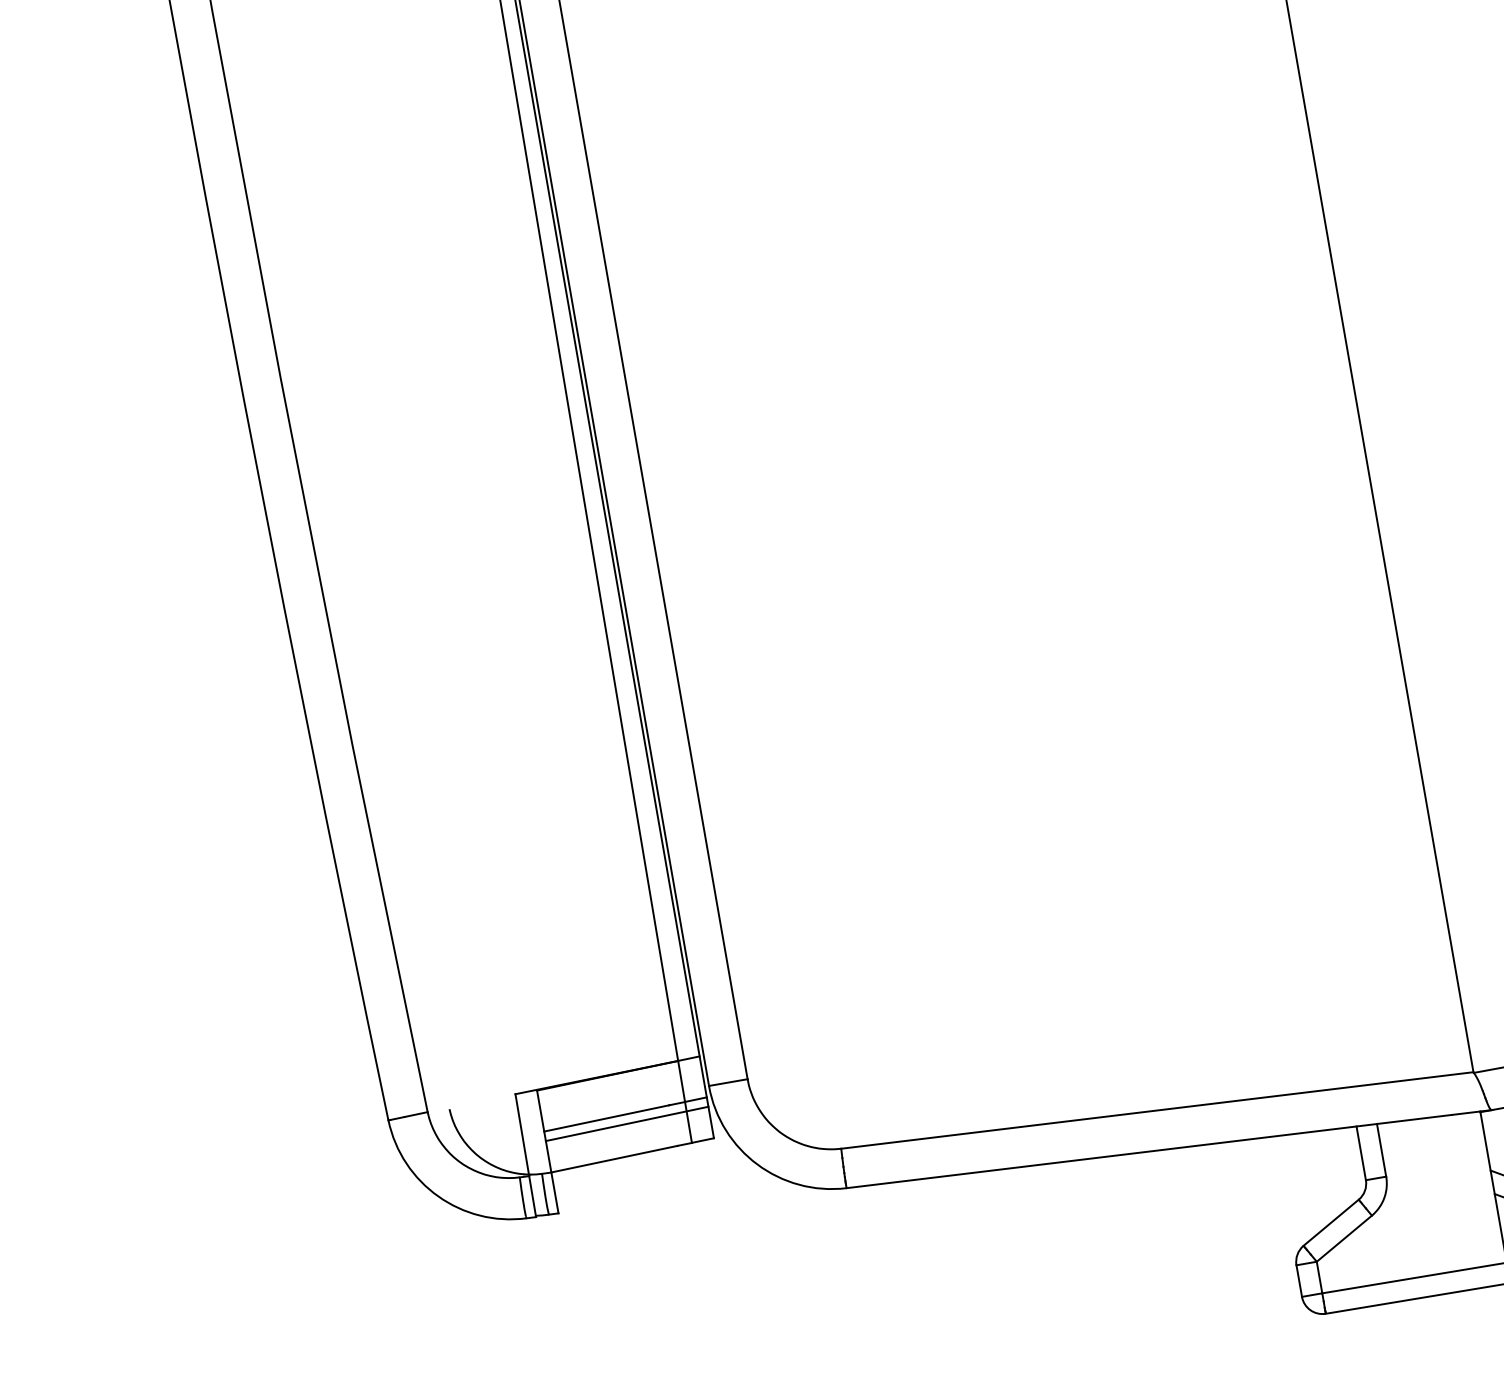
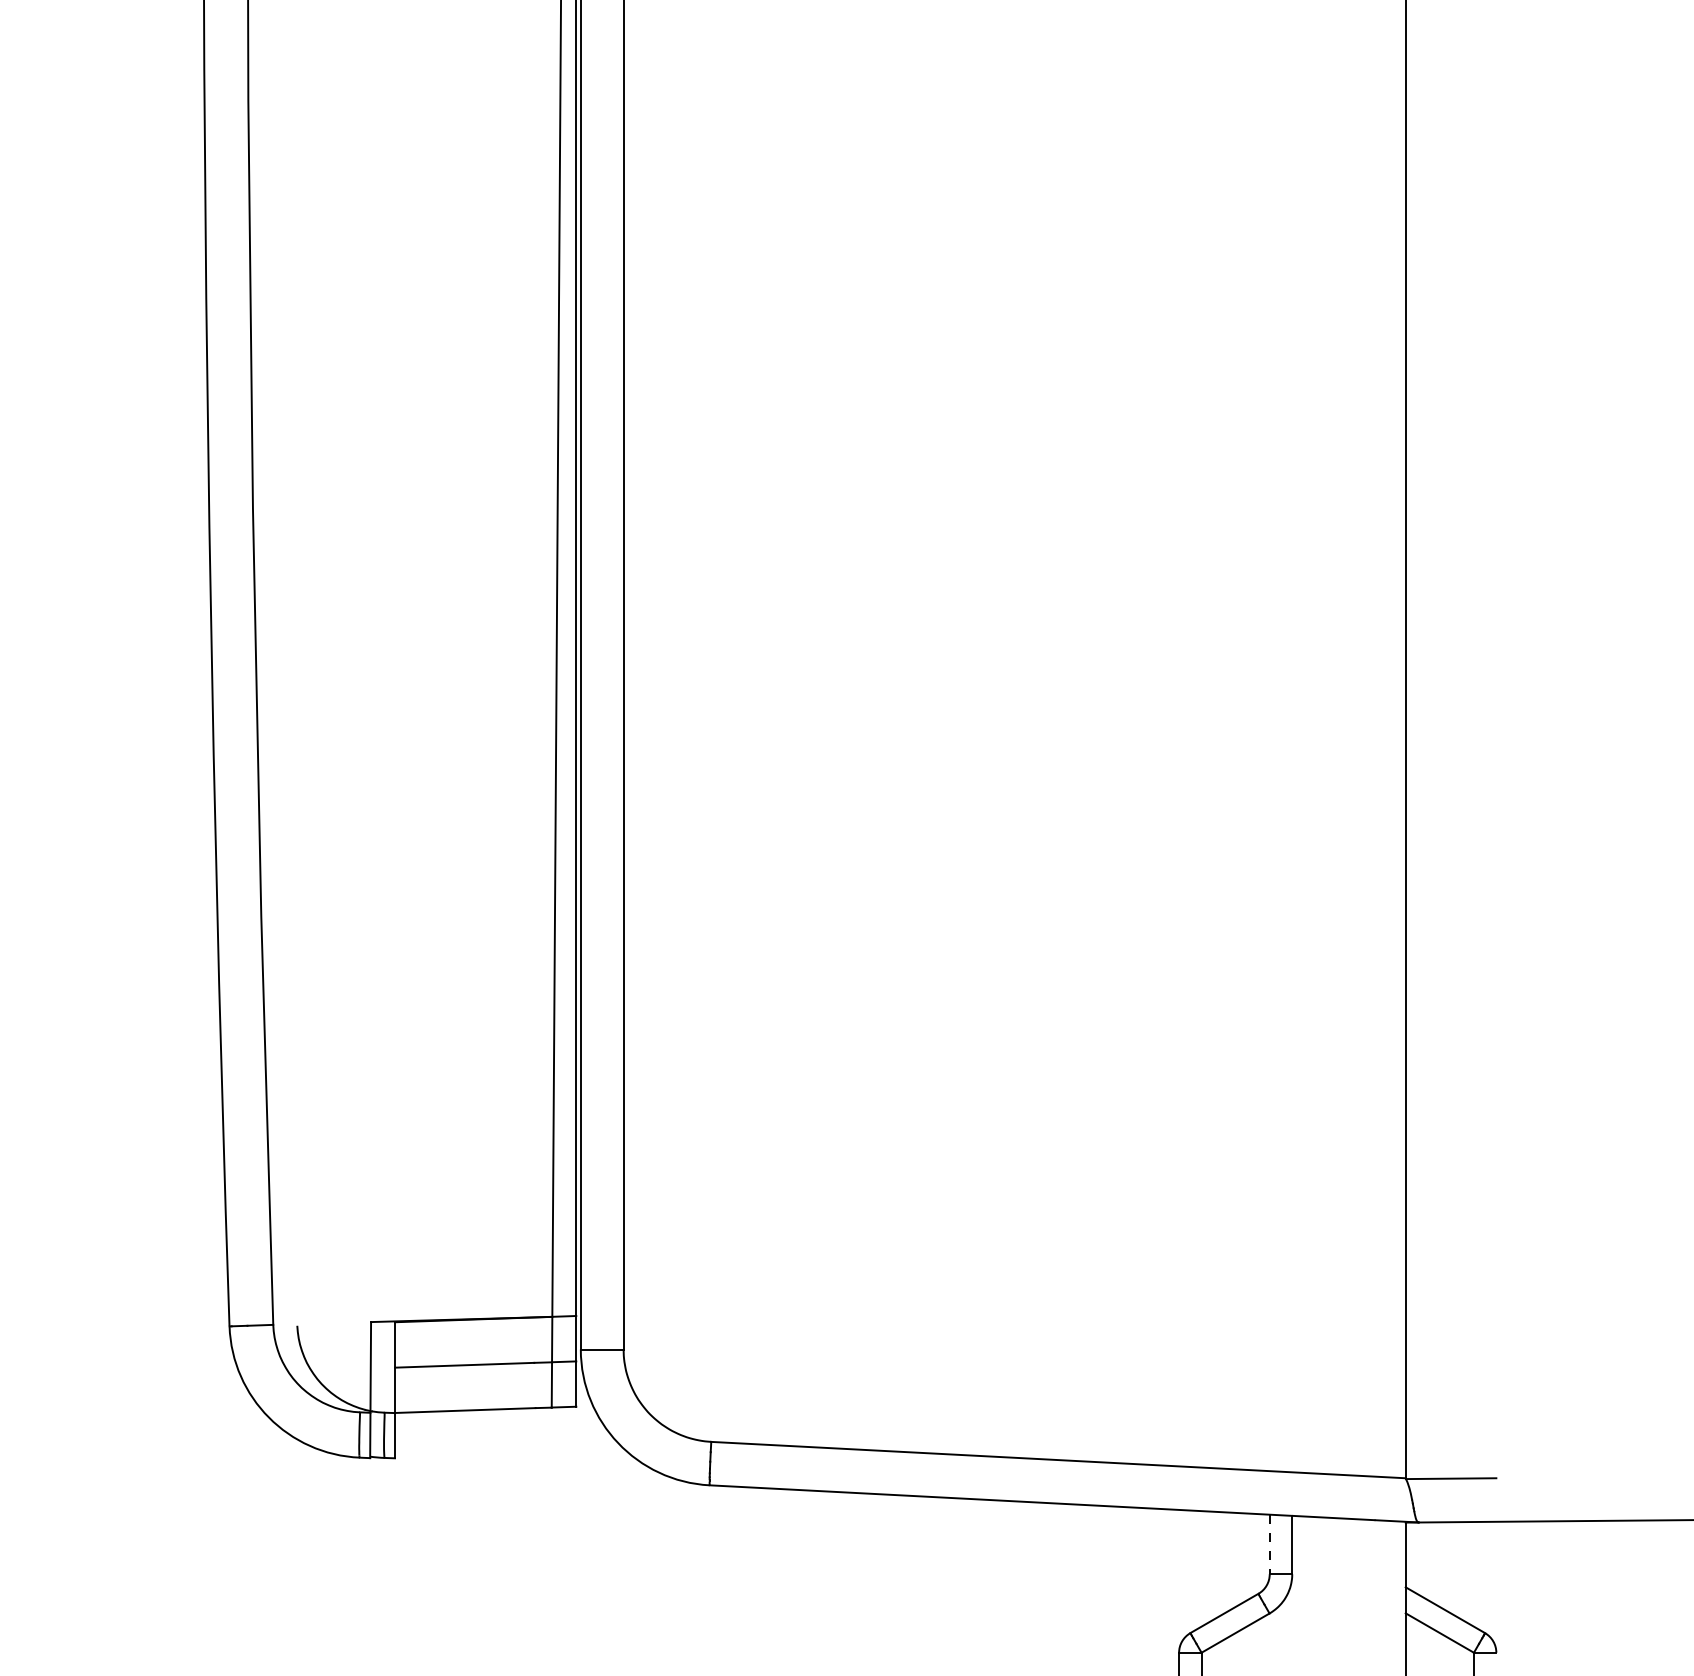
line: (626, 1123) -> (485, 1374), removed
line: (1361, 1153) -> (1269, 1544), solid -> dashed

